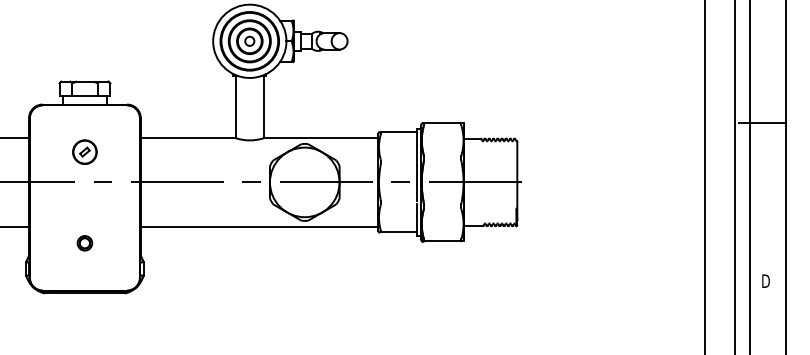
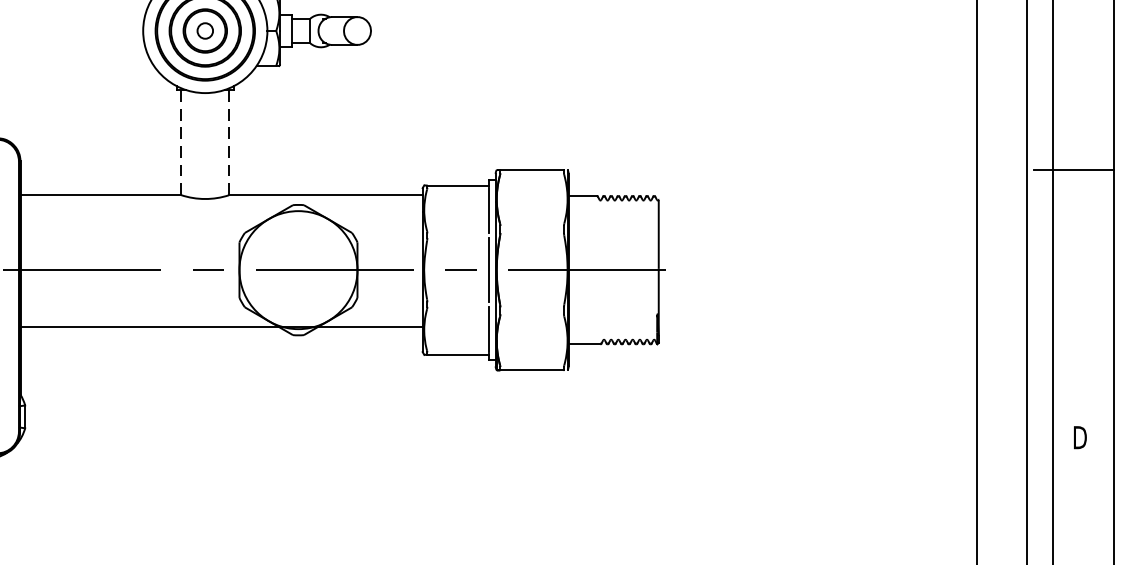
line: (264, 106) -> (230, 141), solid -> dashed
line: (235, 107) -> (181, 143), solid -> dashed
line: (259, 226) -> (221, 326), moved

